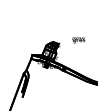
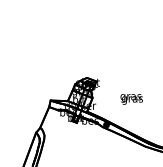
text: (78, 40) -> (131, 99), moved

